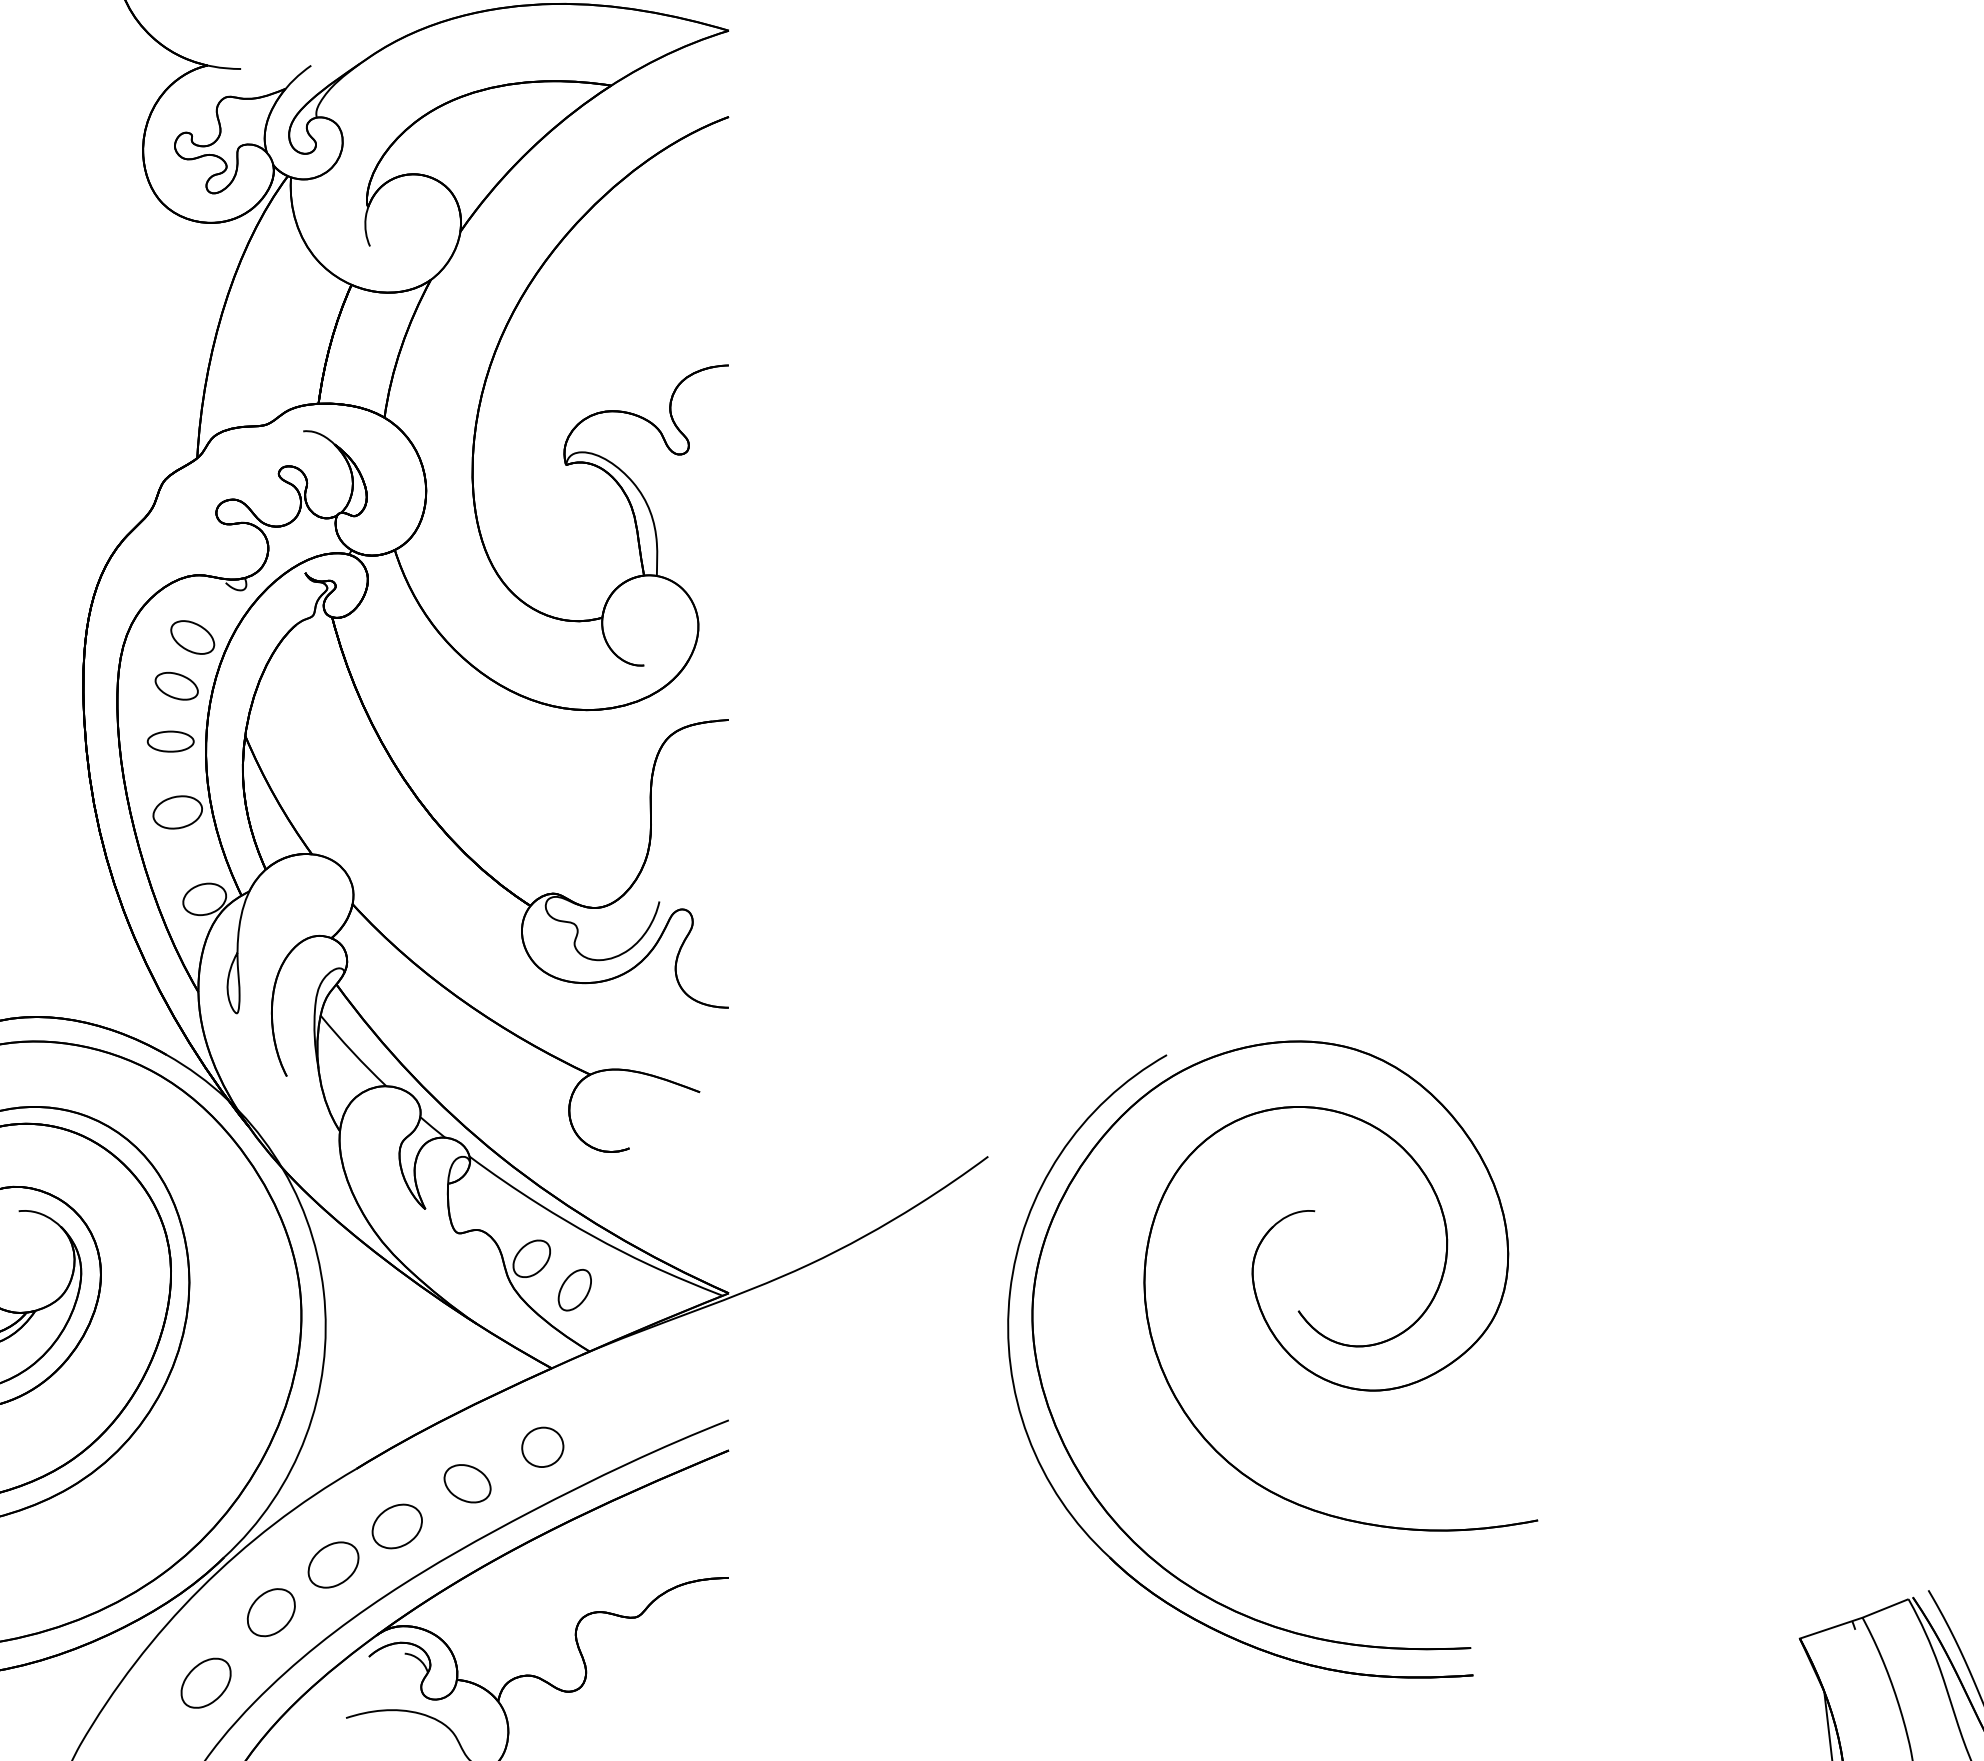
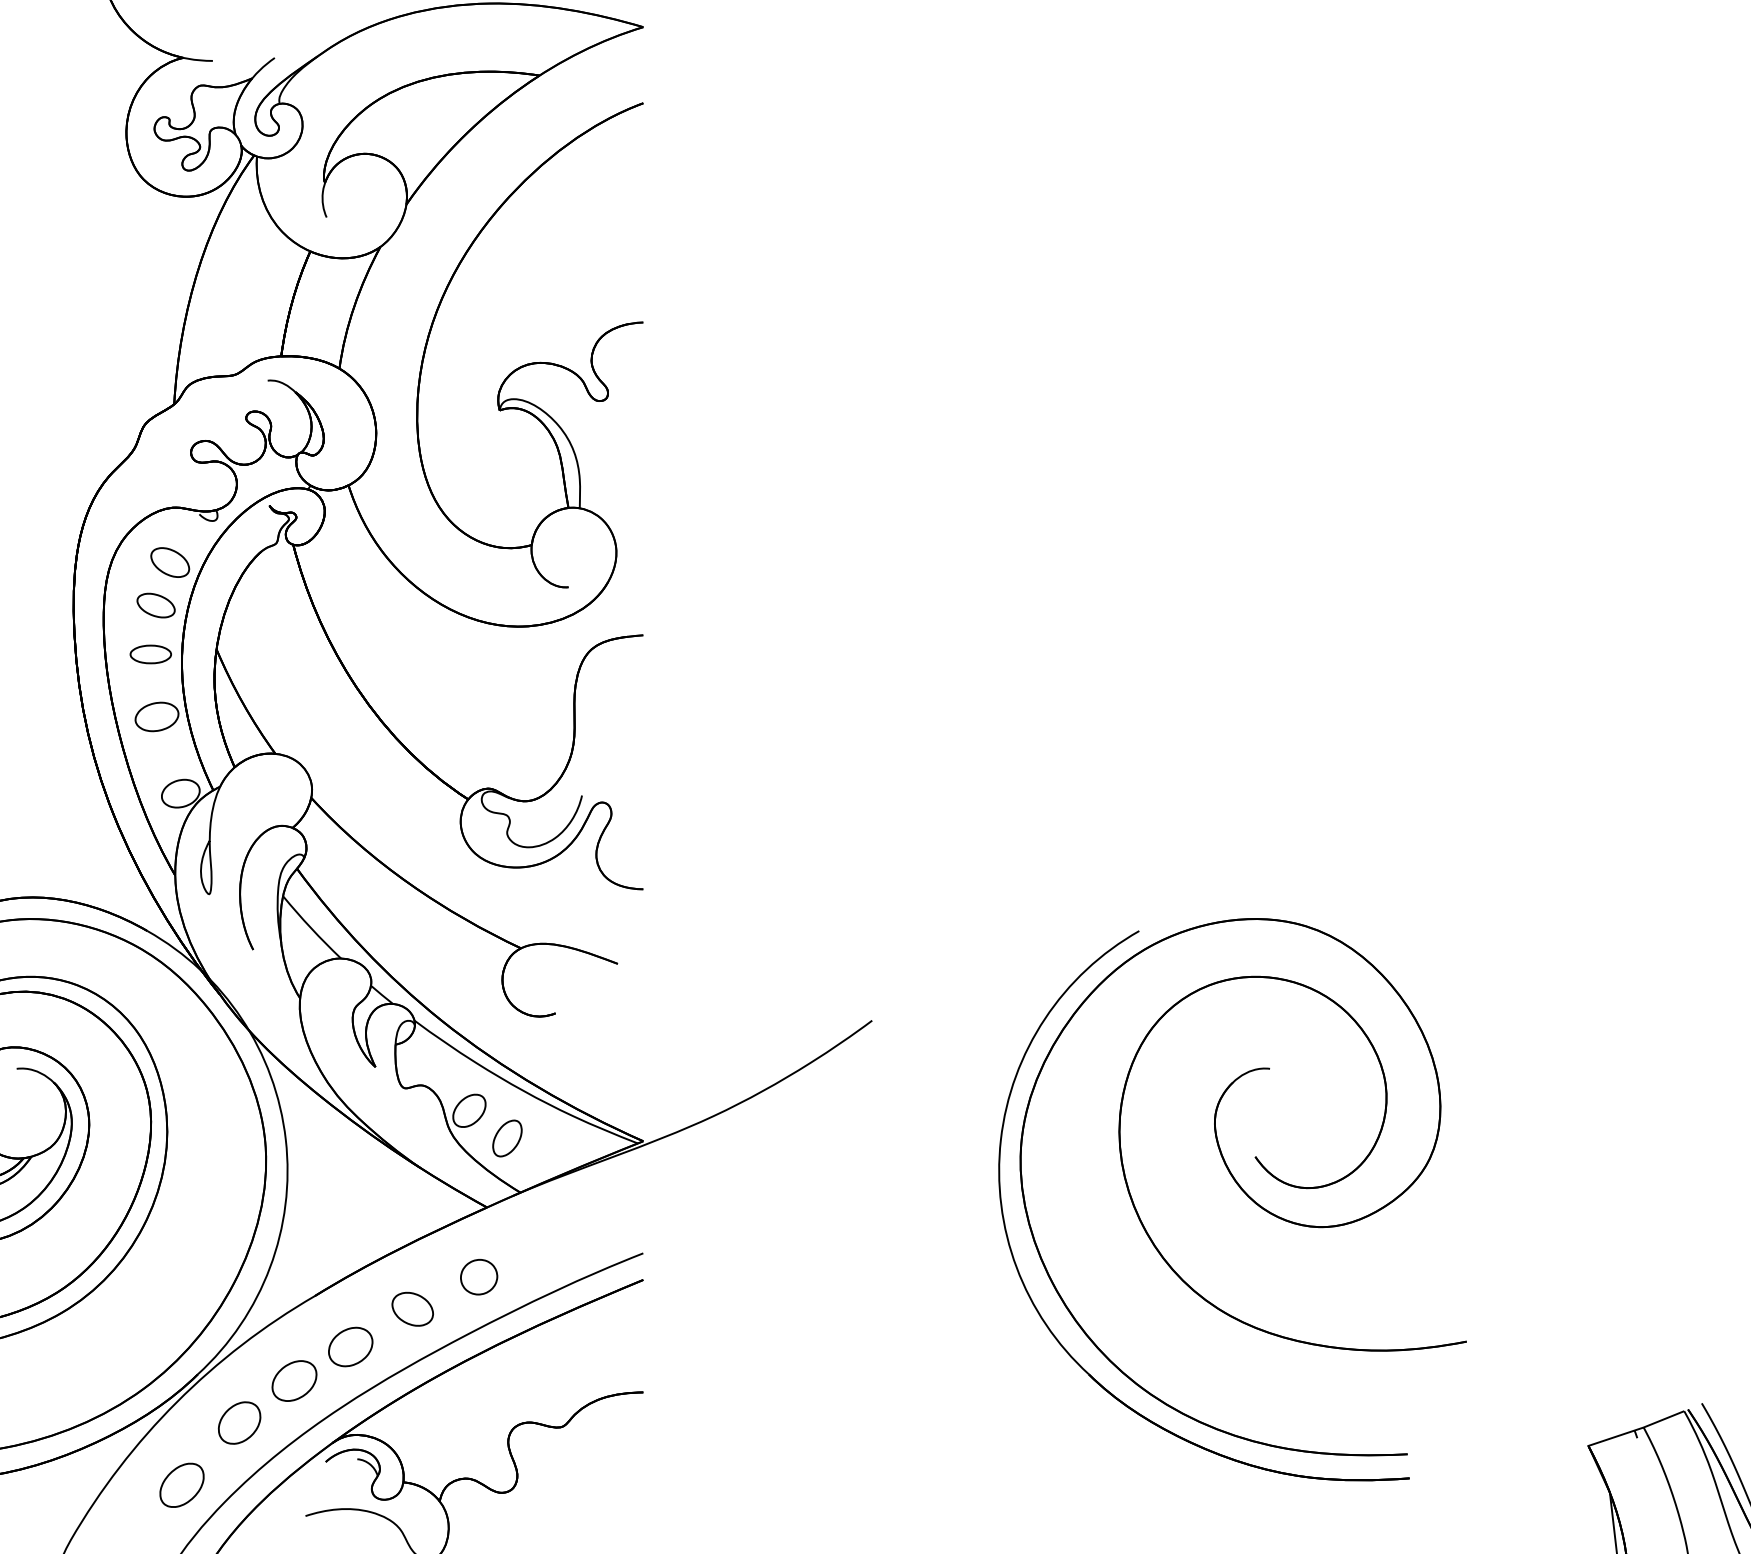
part: (1282, 1348) -> (1241, 1189), moved

